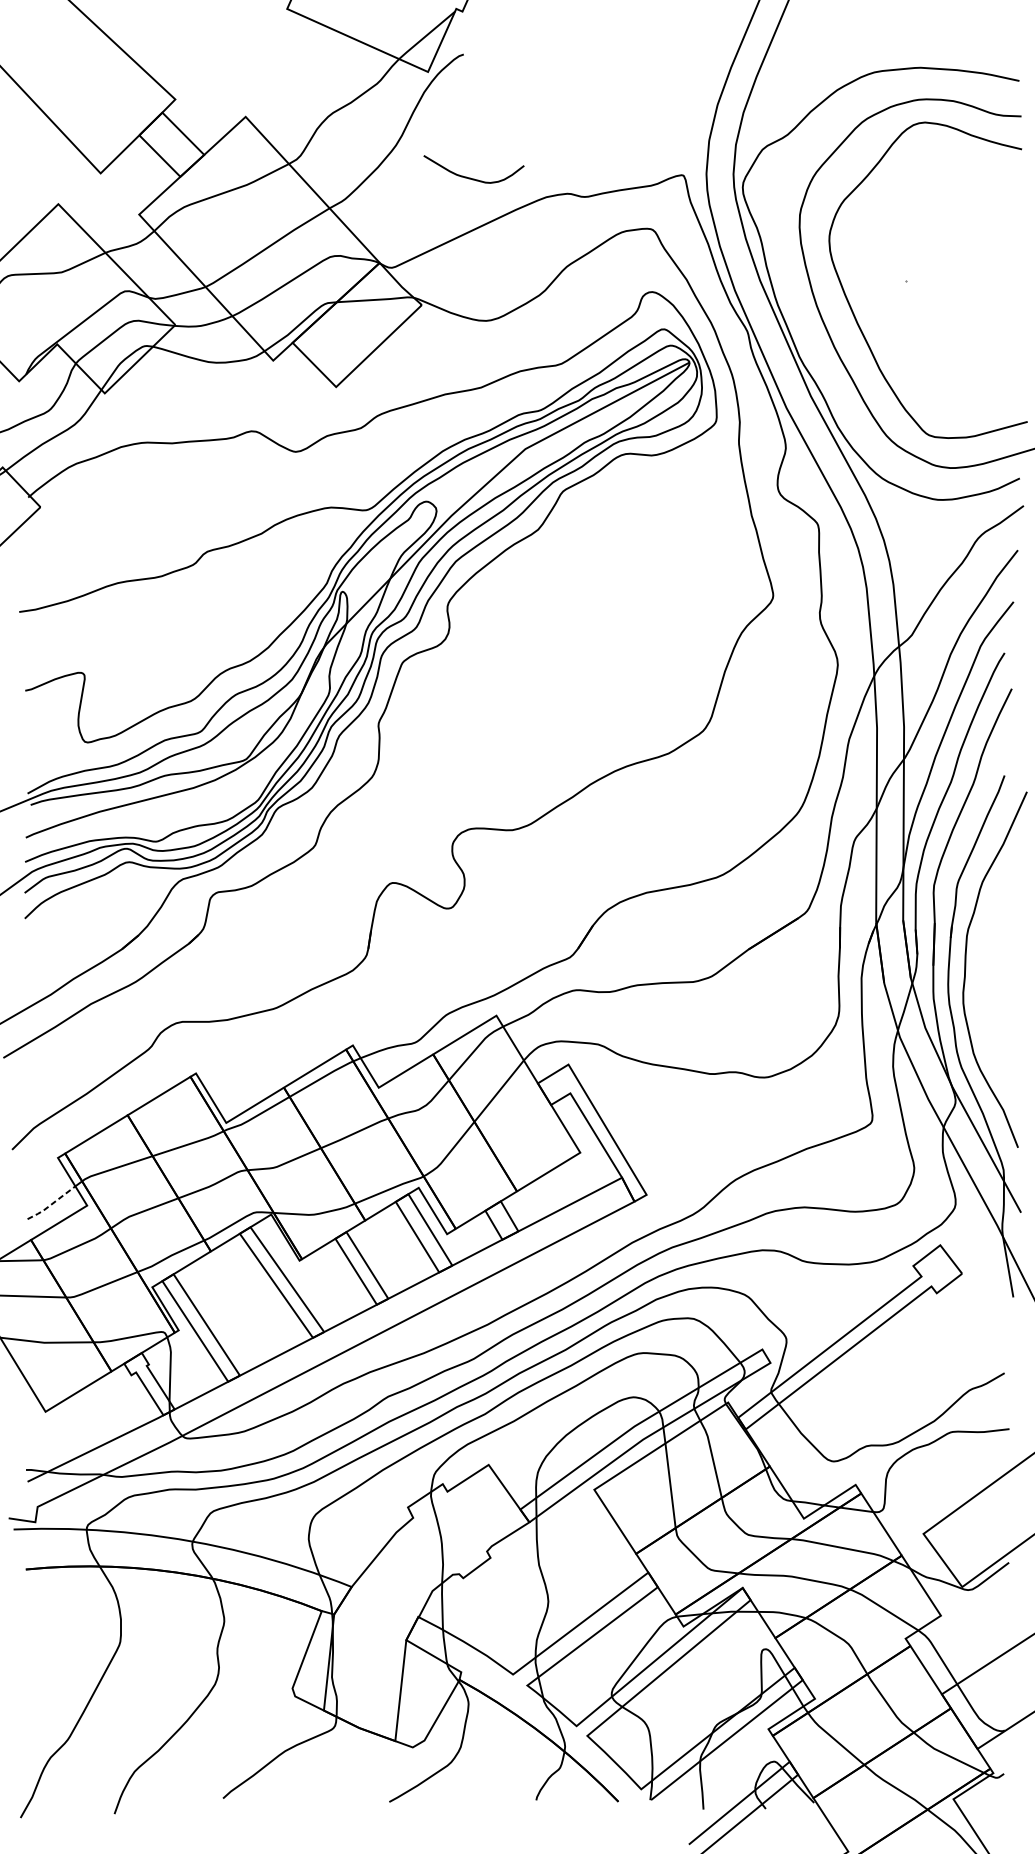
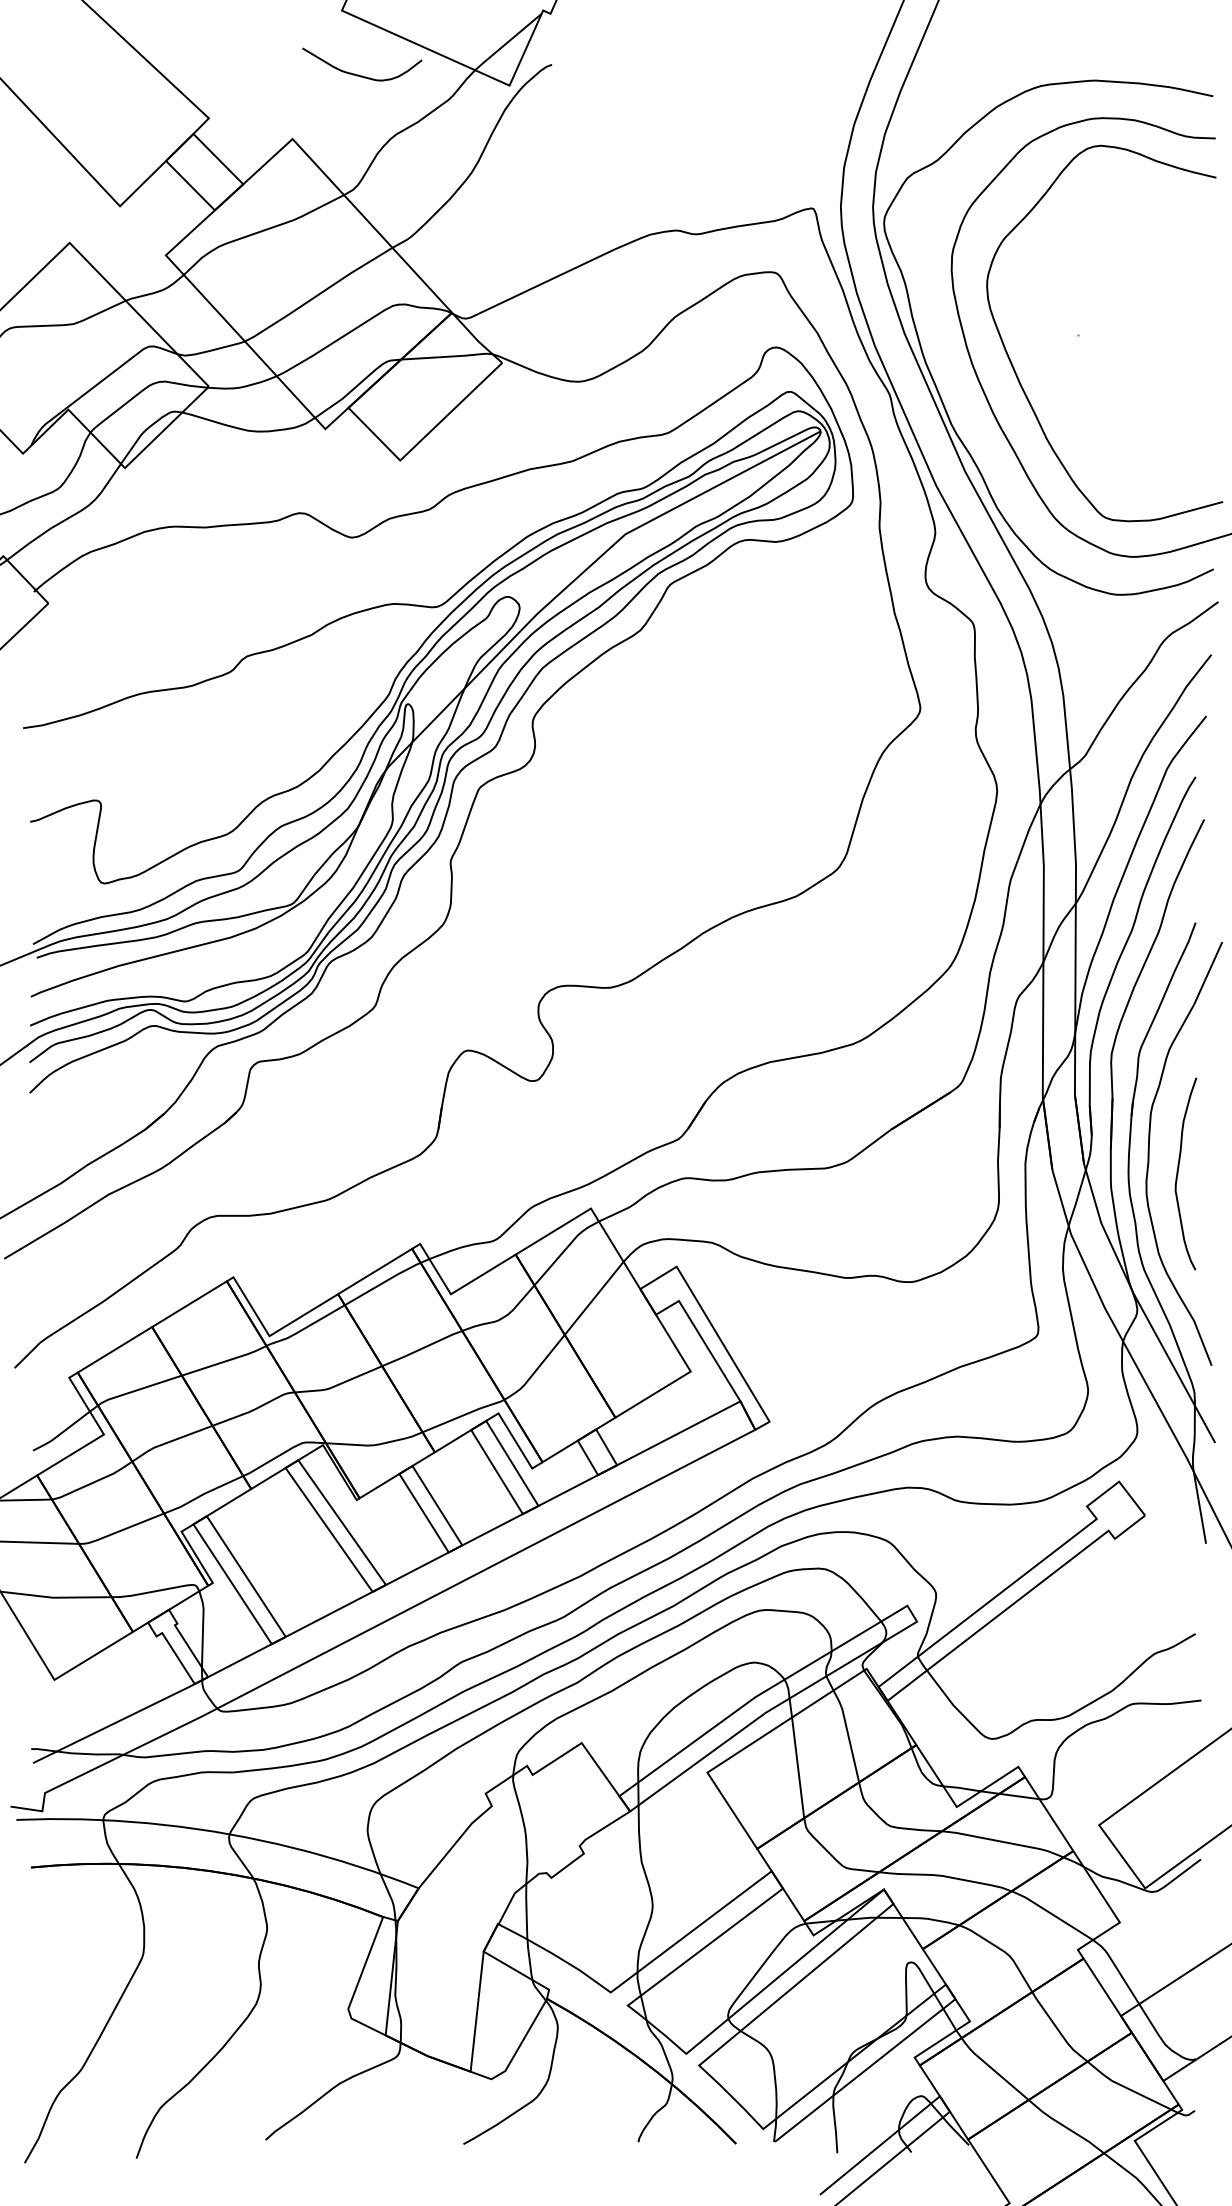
curve: (470, 177) -> (358, 74), moved
curve: (990, 986) -> (1178, 1173), added
line: (51, 1204) -> (61, 1433), dashed -> solid

